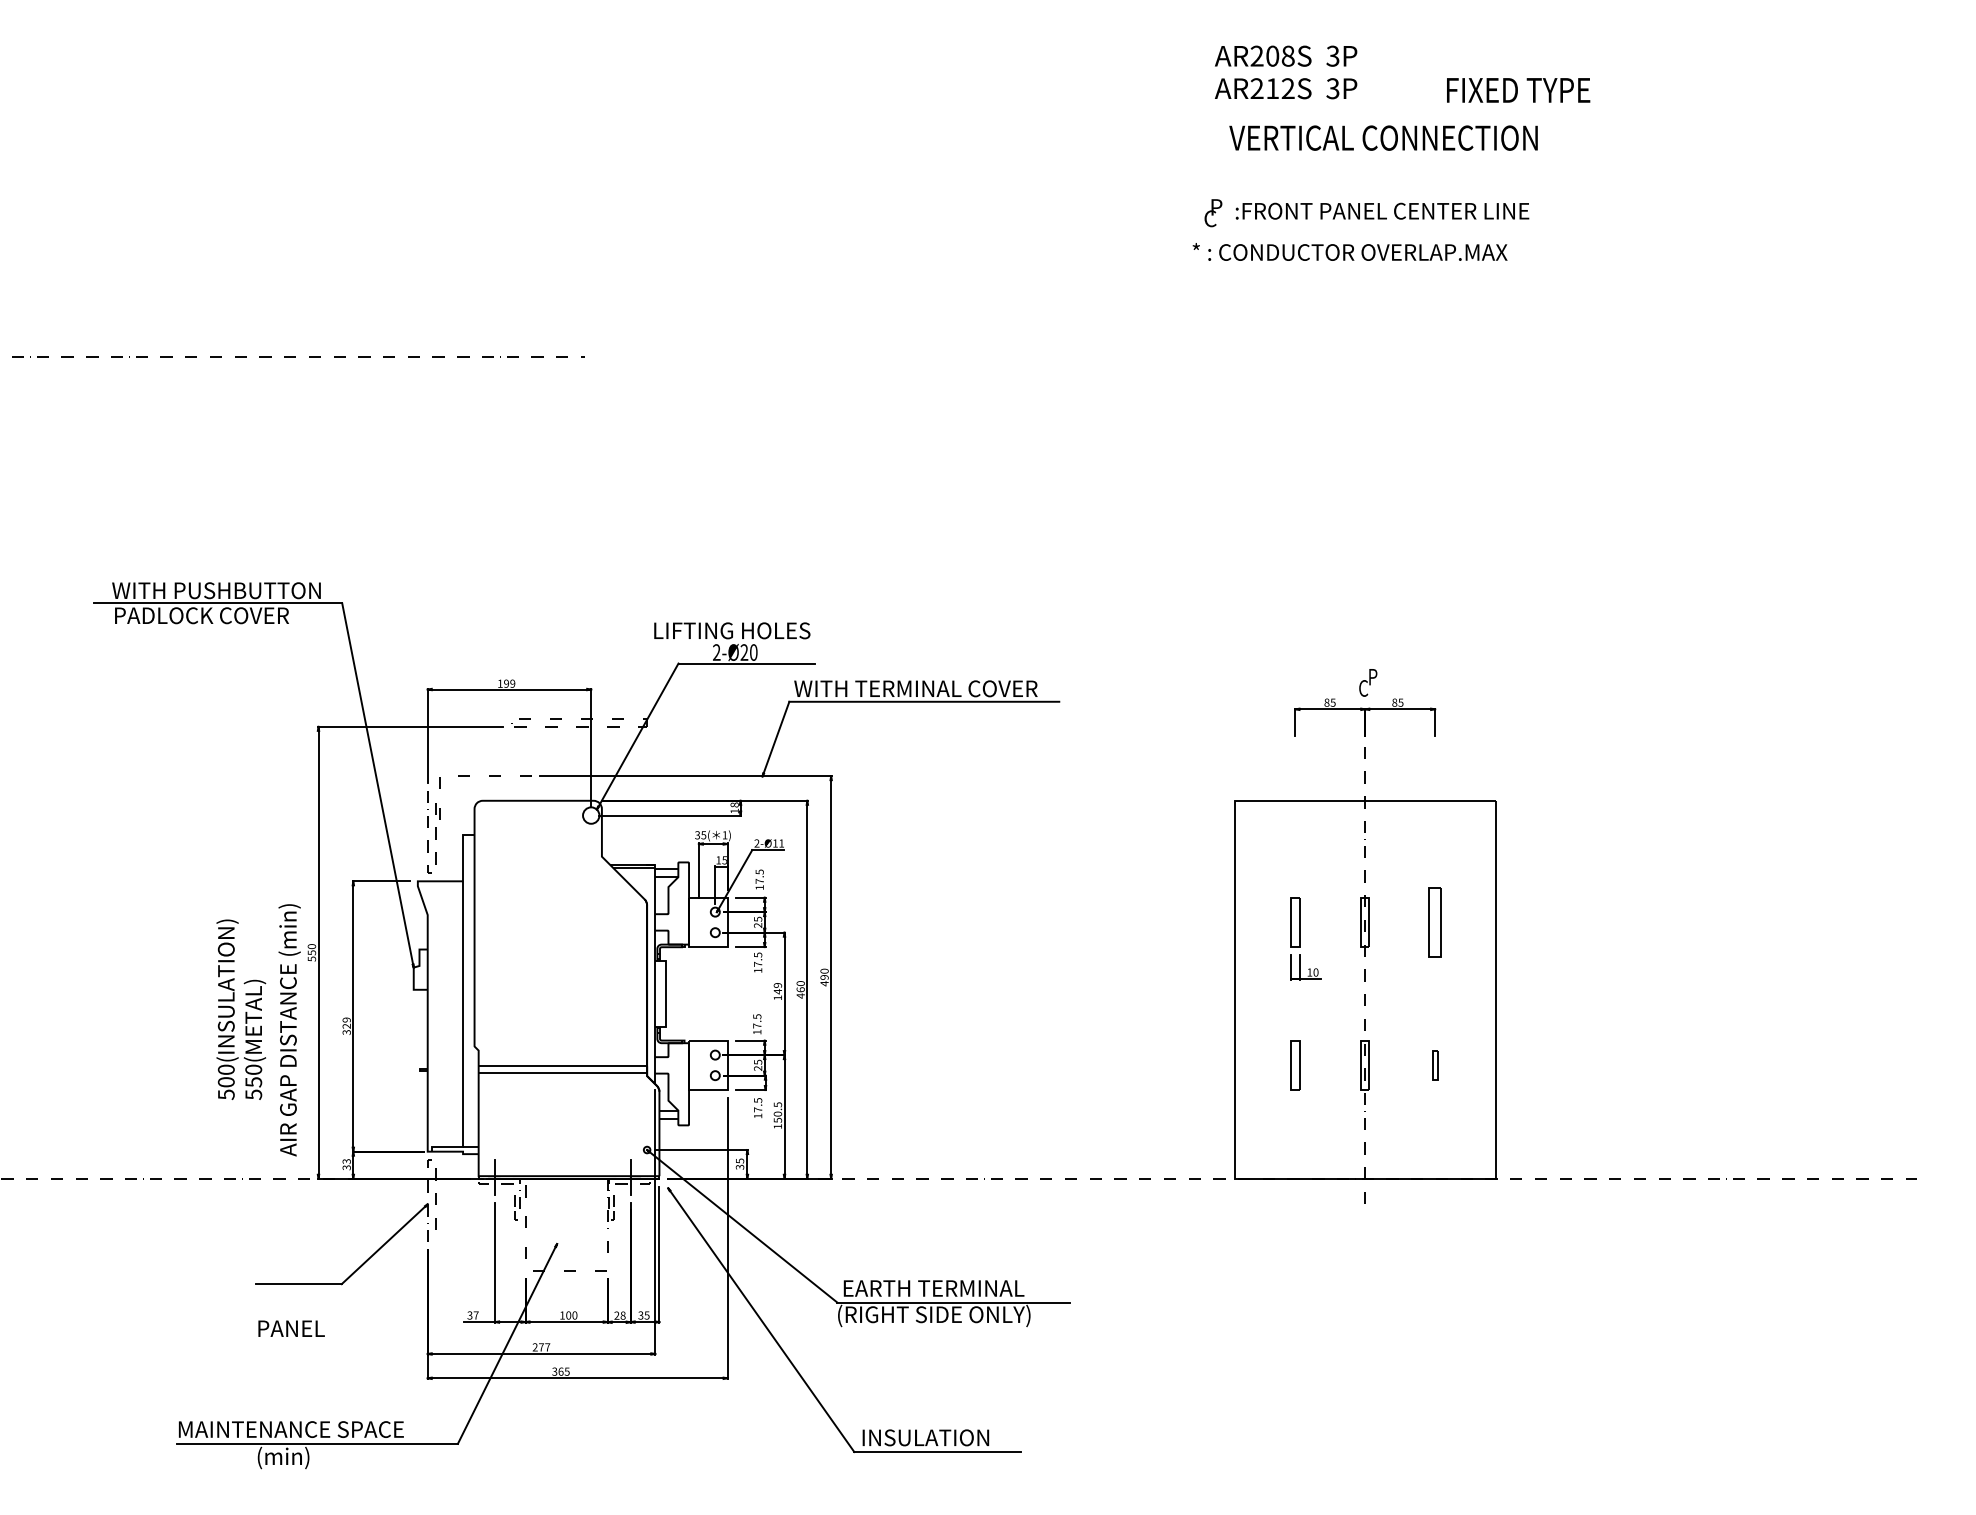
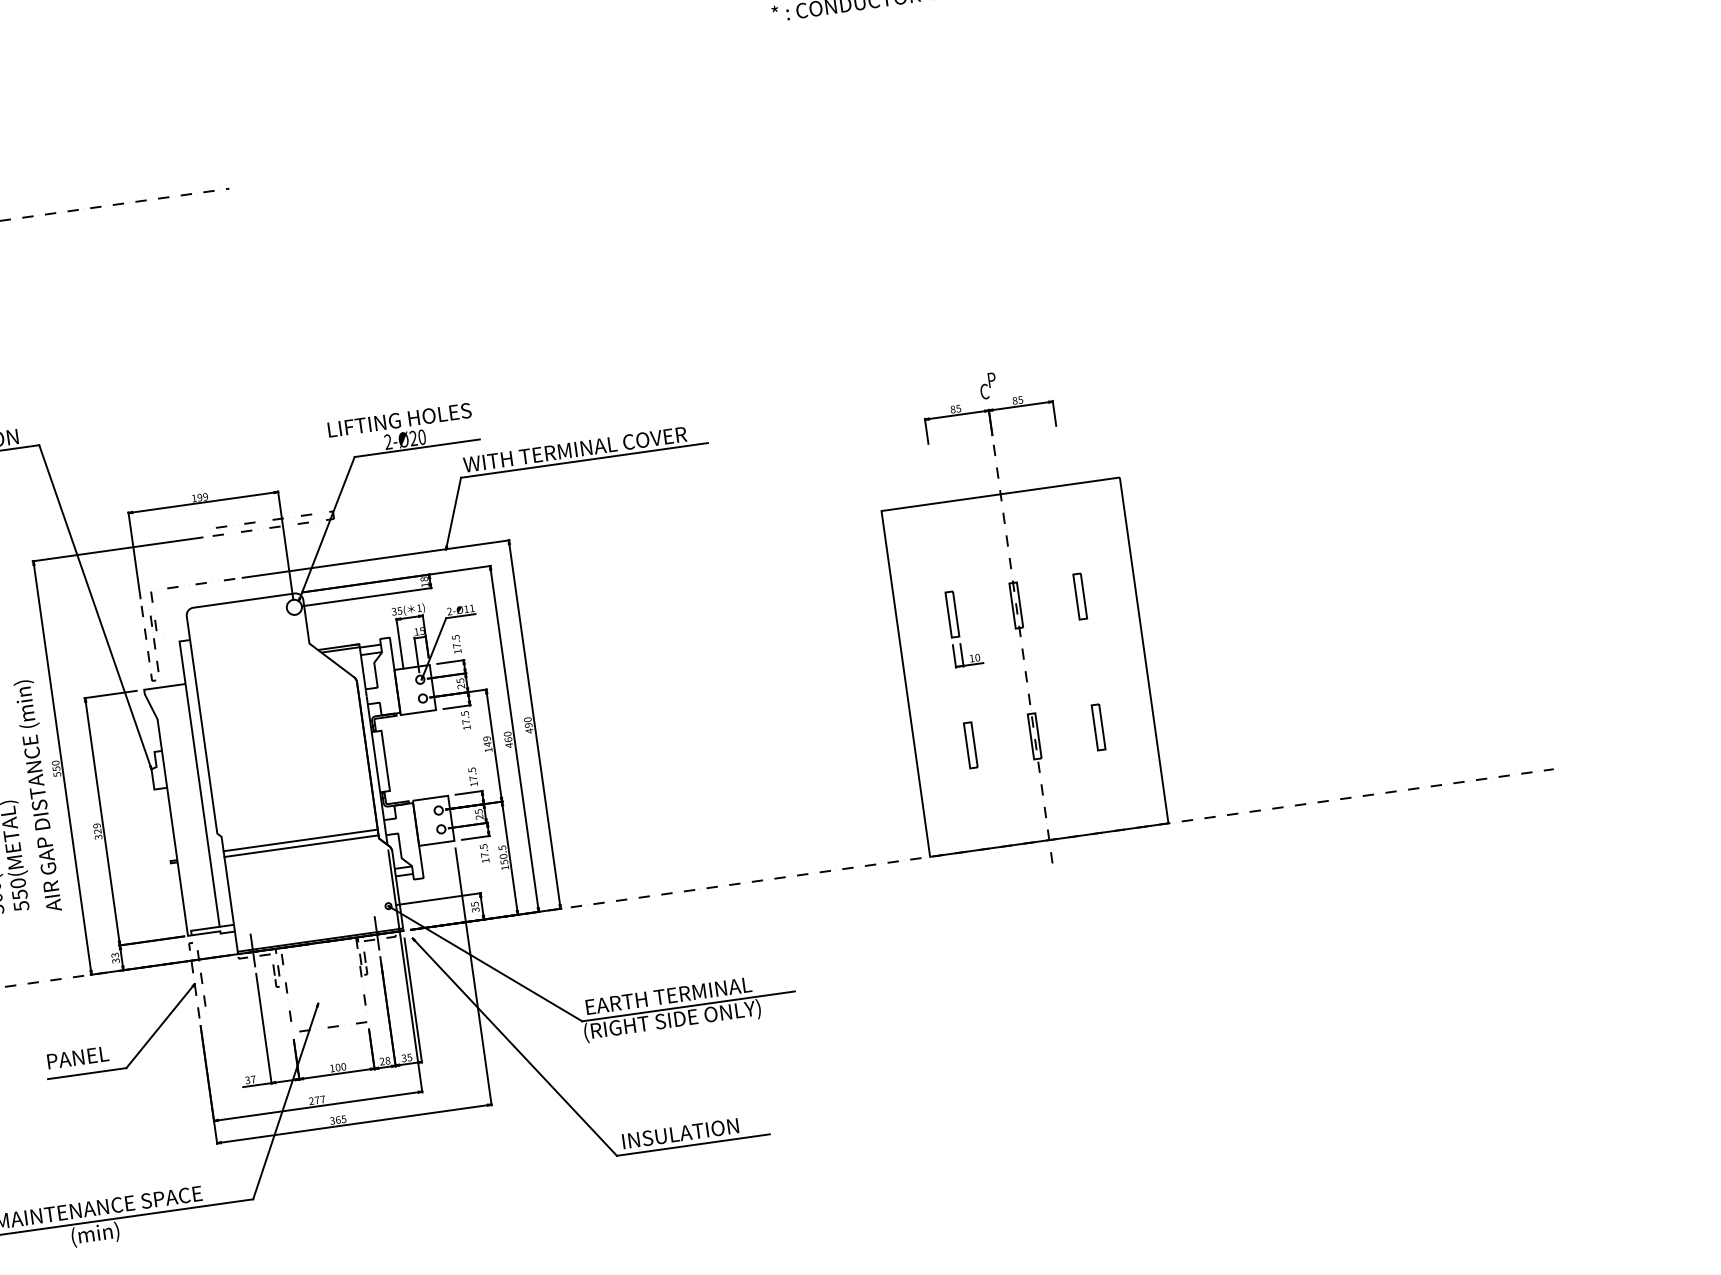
part: (1434, 922) -> (1079, 596), size x0.71
text: (289, 1030) -> (39, 796), moved
part: (1434, 1065) -> (1098, 727), size x1.67
text: (291, 1328) -> (78, 1057), moved

